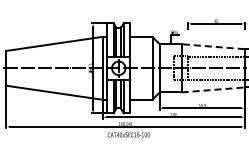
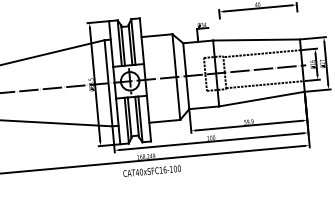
line: (213, 46) -> (257, 39), dashed -> solid
line: (213, 89) -> (262, 98), dashed -> solid

